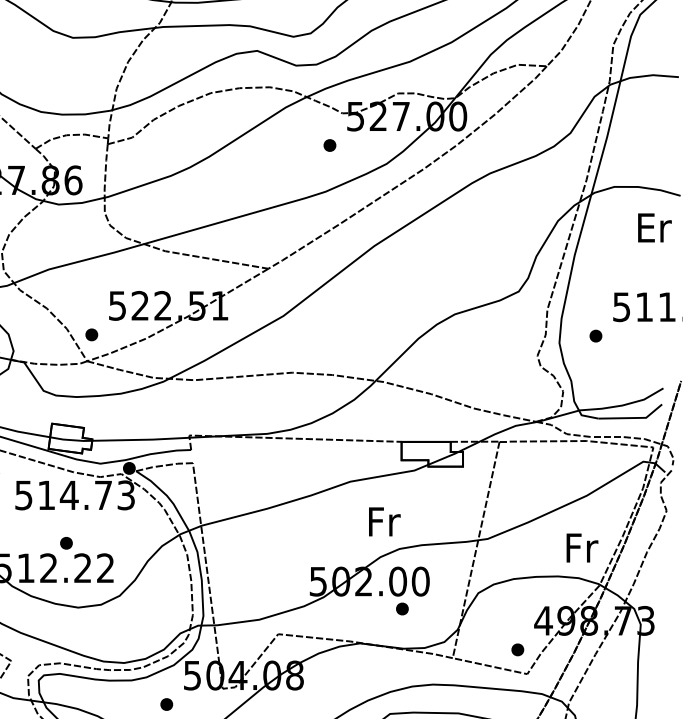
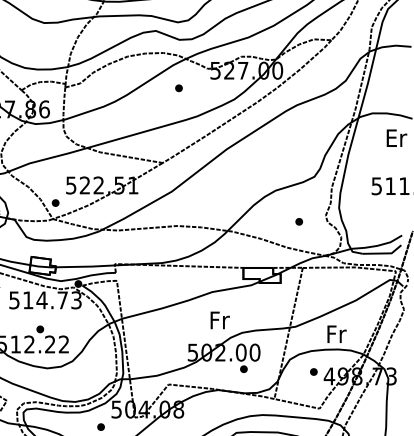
part: (329, 145) -> (178, 88), moved
part: (594, 335) -> (298, 221), moved
text: (383, 522) -> (219, 320), moved
text: (581, 546) -> (336, 333), moved
part: (517, 649) -> (313, 371), moved

